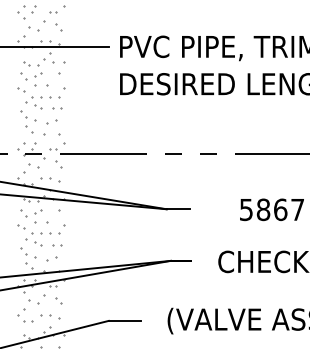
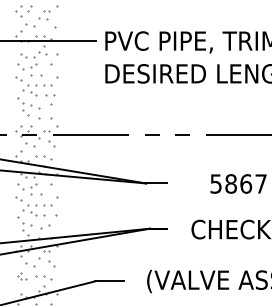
part: (58, 27) -> (51, 24), size x1.6
part: (51, 121) -> (45, 106), size x1.6
part: (57, 245) -> (50, 215), size x1.6
part: (25, 315) -> (22, 276), size x0.6

